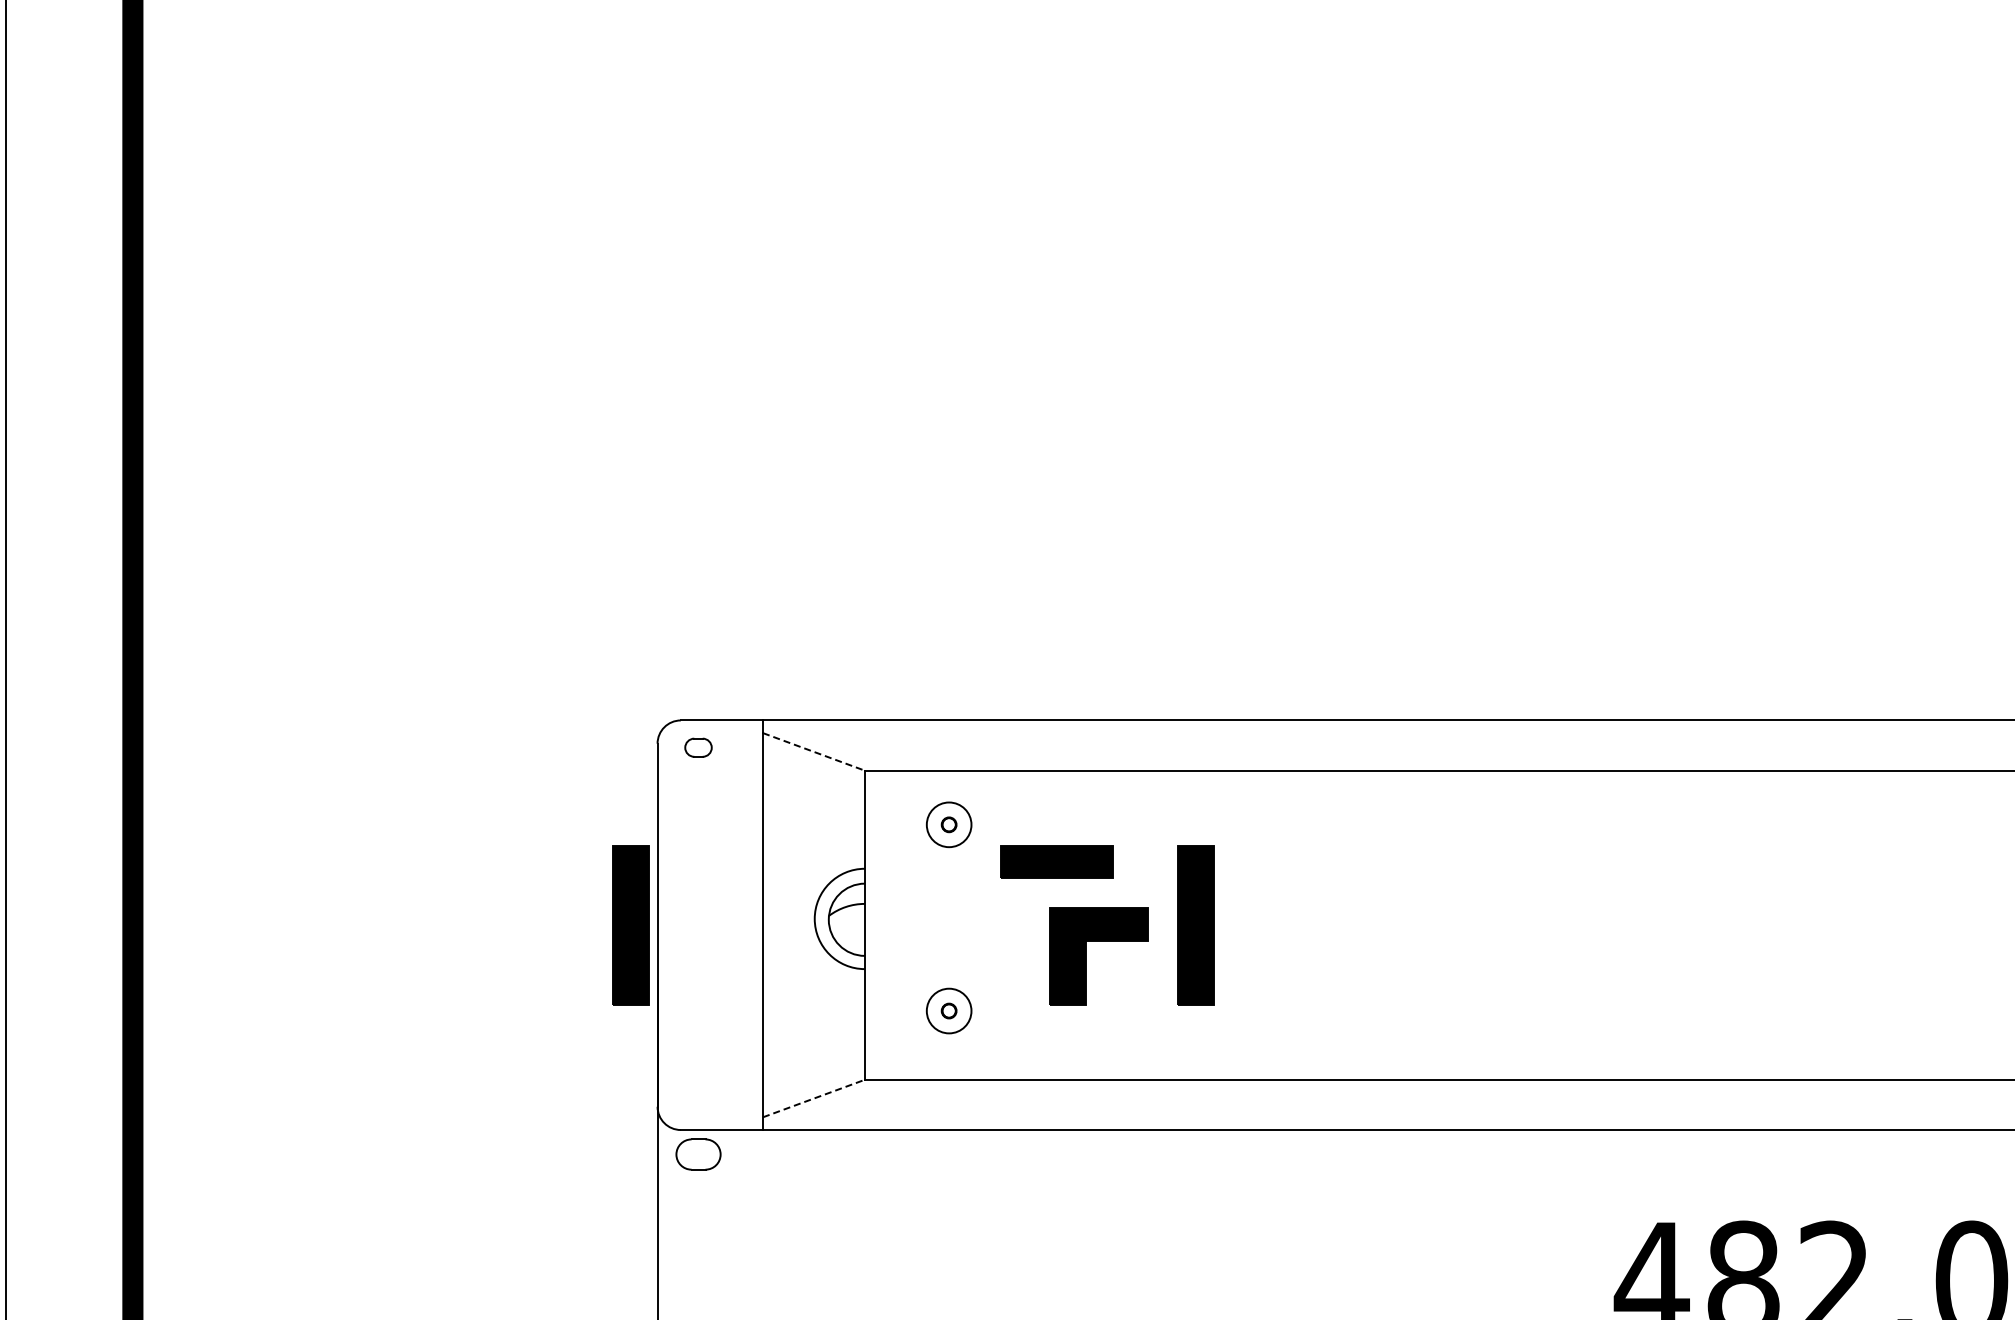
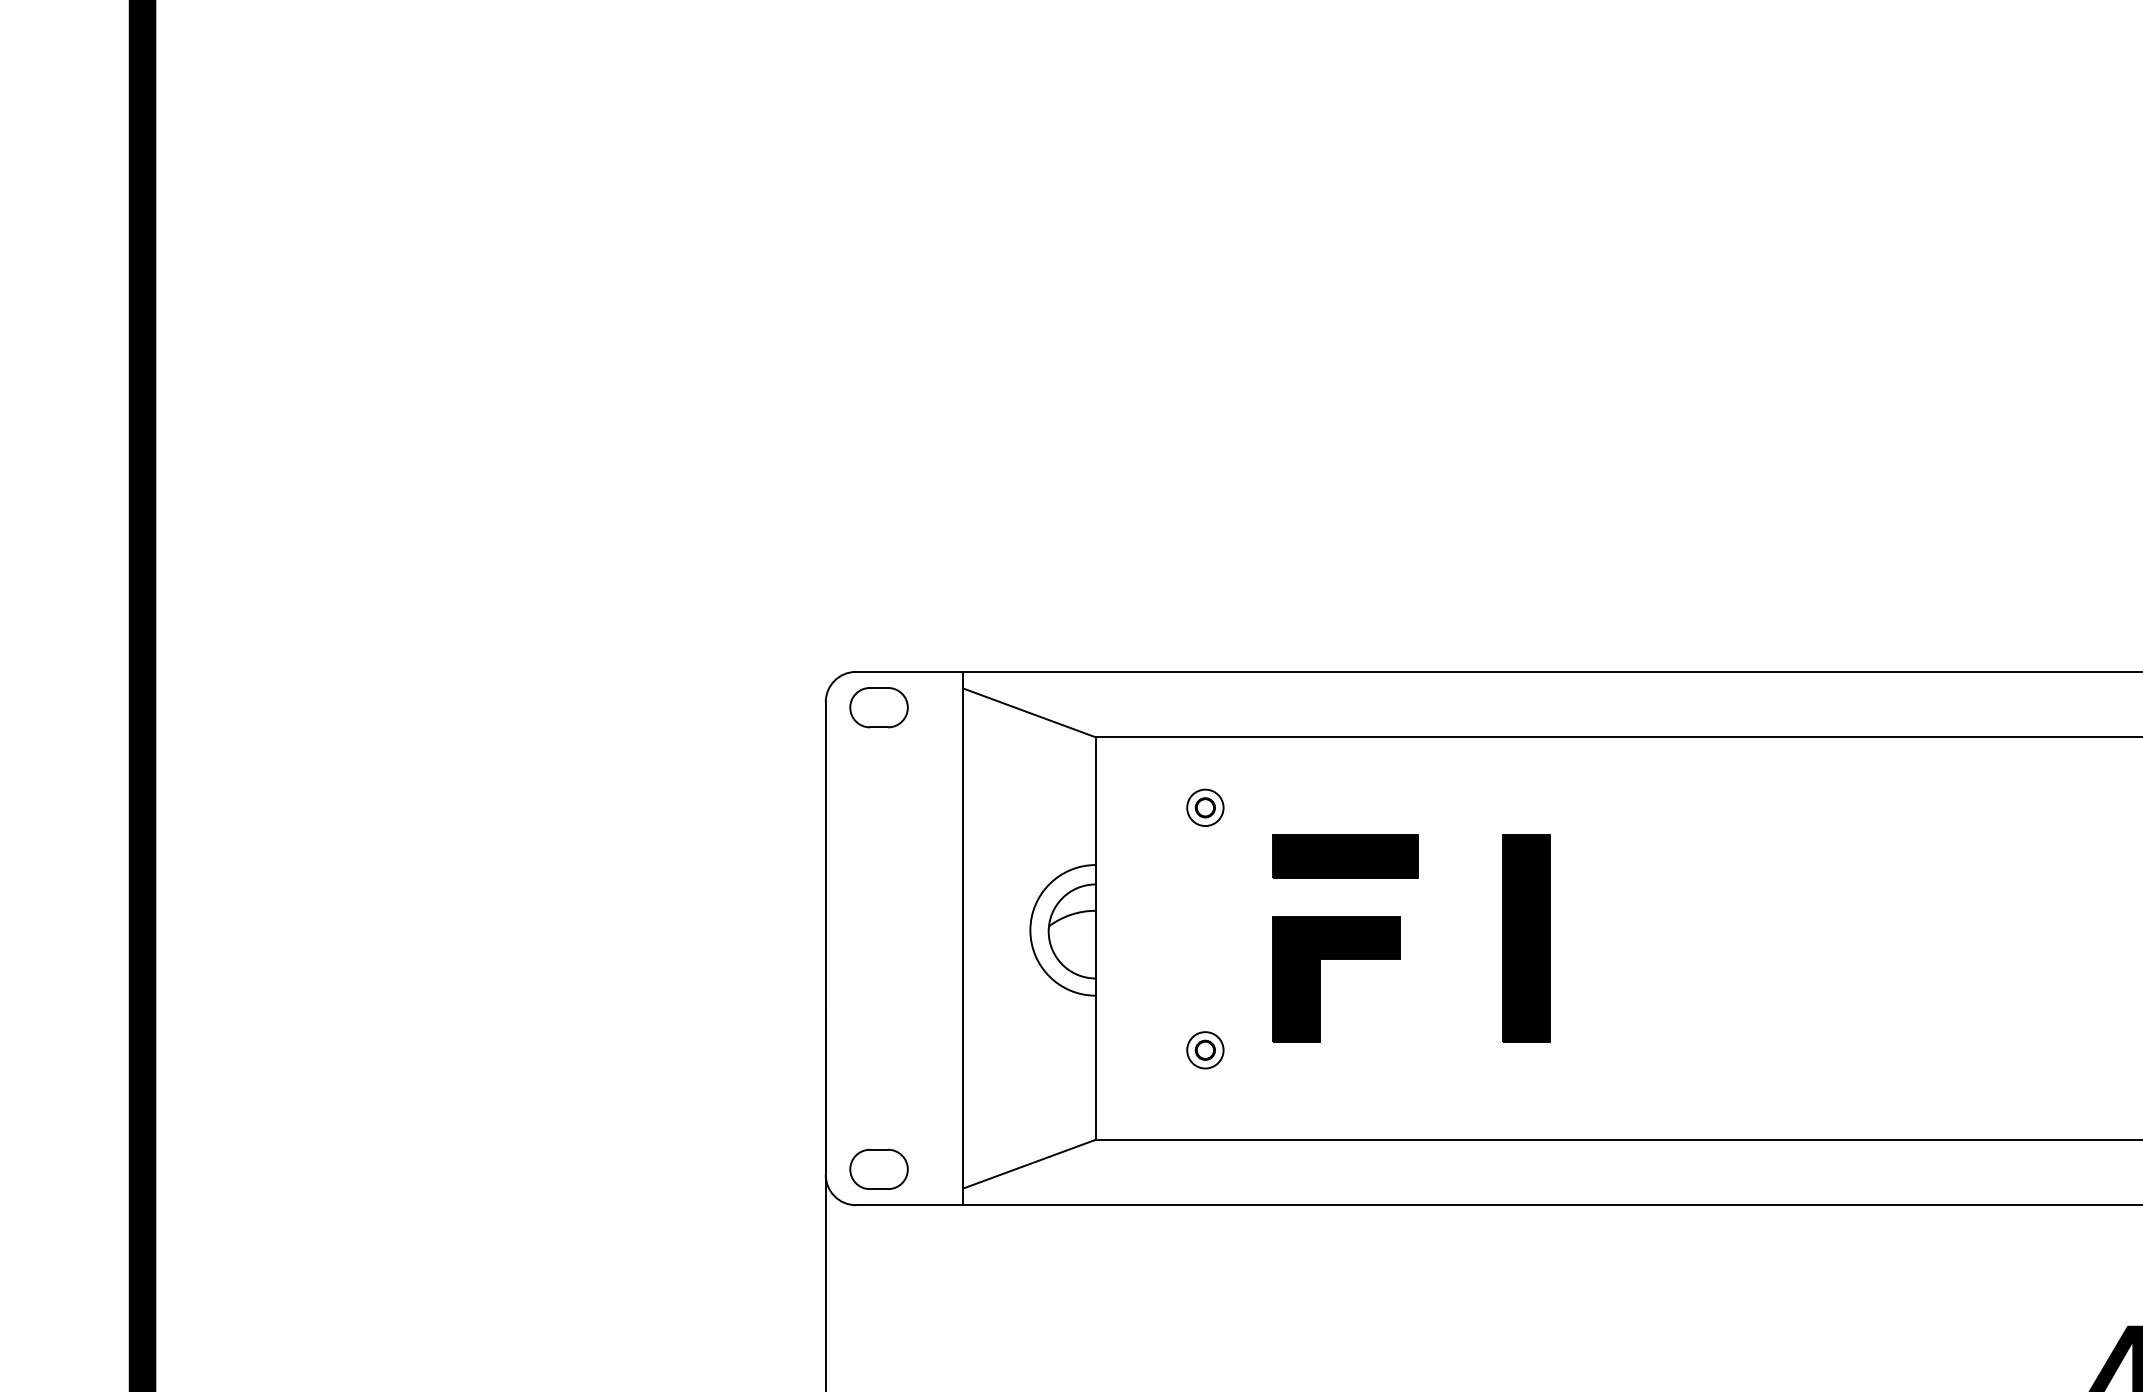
part: (698, 747) -> (879, 707), size x1.67
line: (814, 752) -> (1030, 713), dashed -> solid
circle: (949, 824) -> (1205, 807), size x0.62
part: (630, 925) -> (790, 938), removed
part: (1086, 956) -> (1320, 979), moved
circle: (949, 1011) -> (1205, 1050), size x0.62
line: (814, 1098) -> (1030, 1164), dashed -> solid
part: (698, 1154) -> (879, 1169), moved

